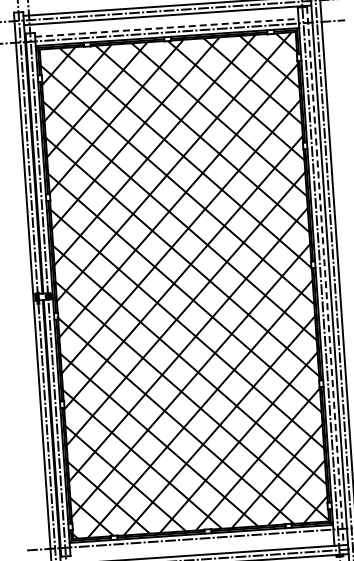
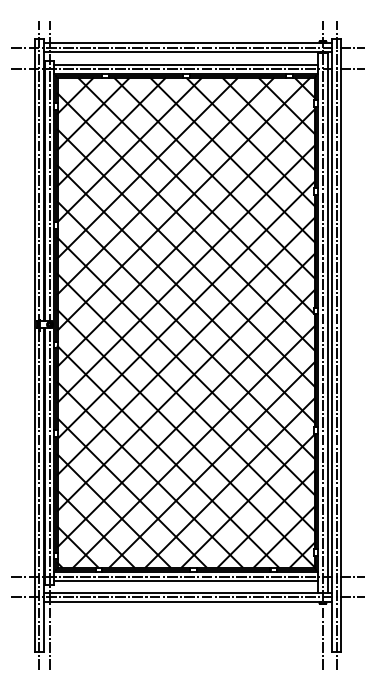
line: (167, 27) -> (186, 64), dashed -> solid
line: (325, 275) -> (327, 322), dashed -> solid
line: (202, 543) -> (186, 581), added

